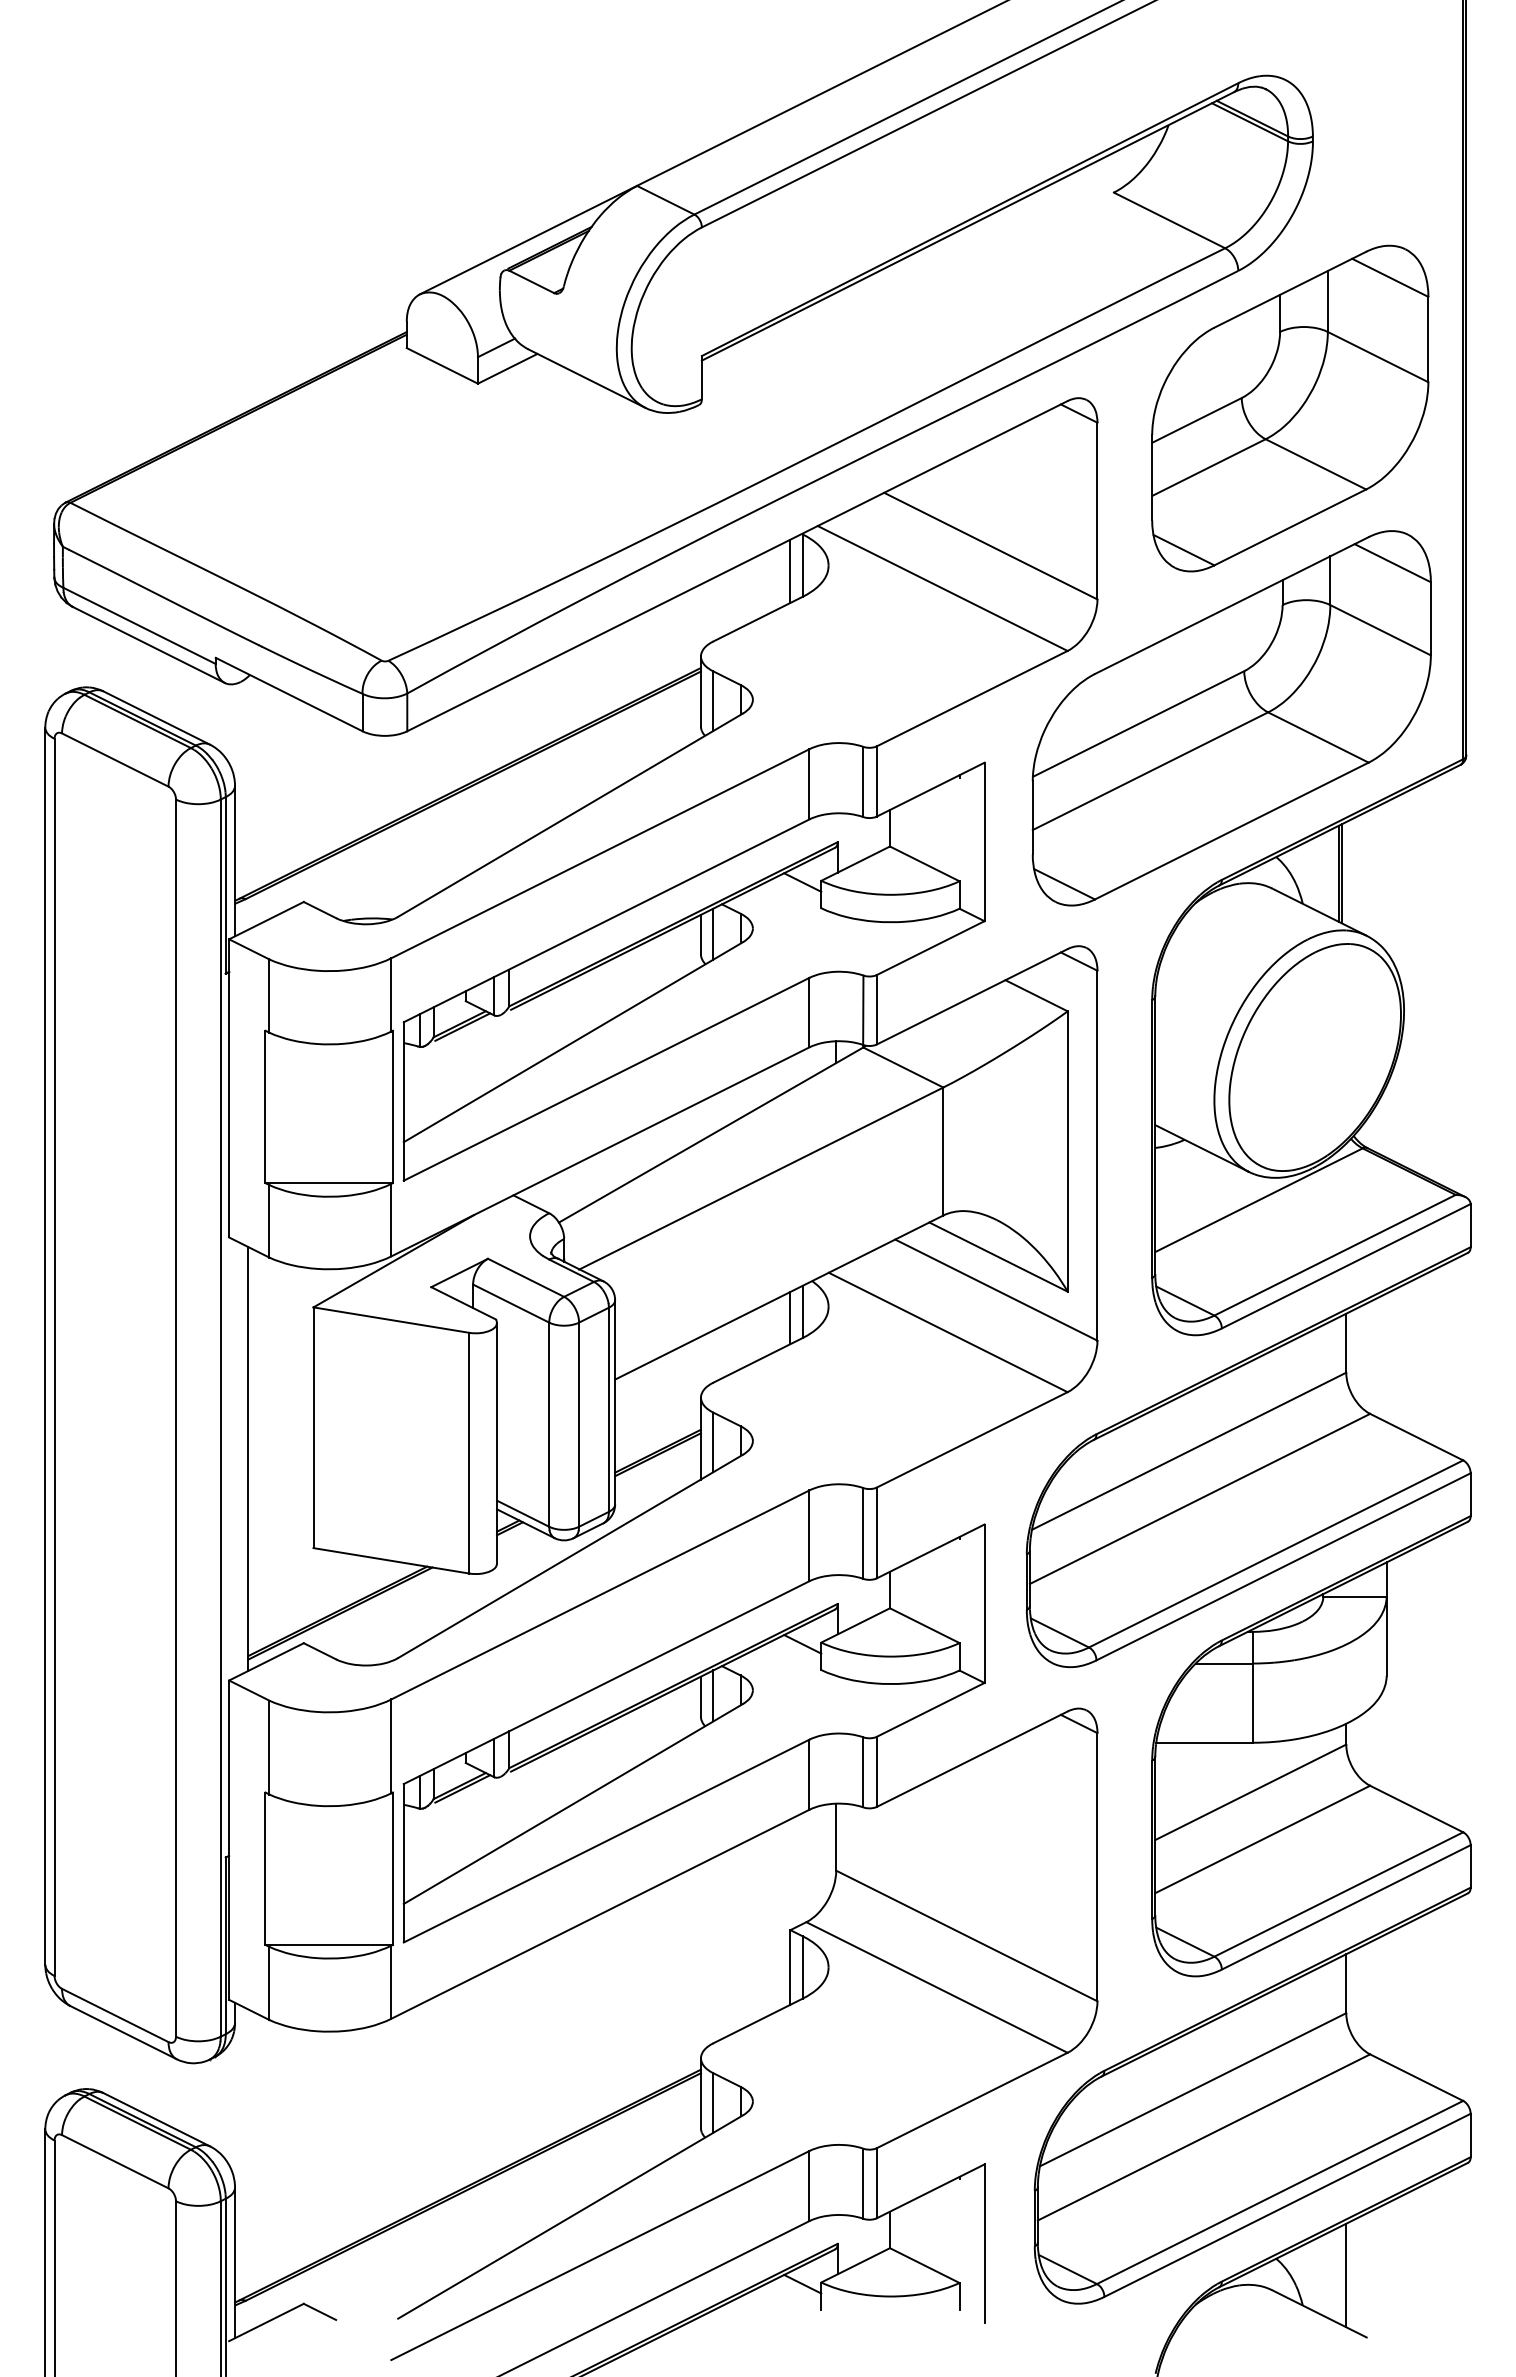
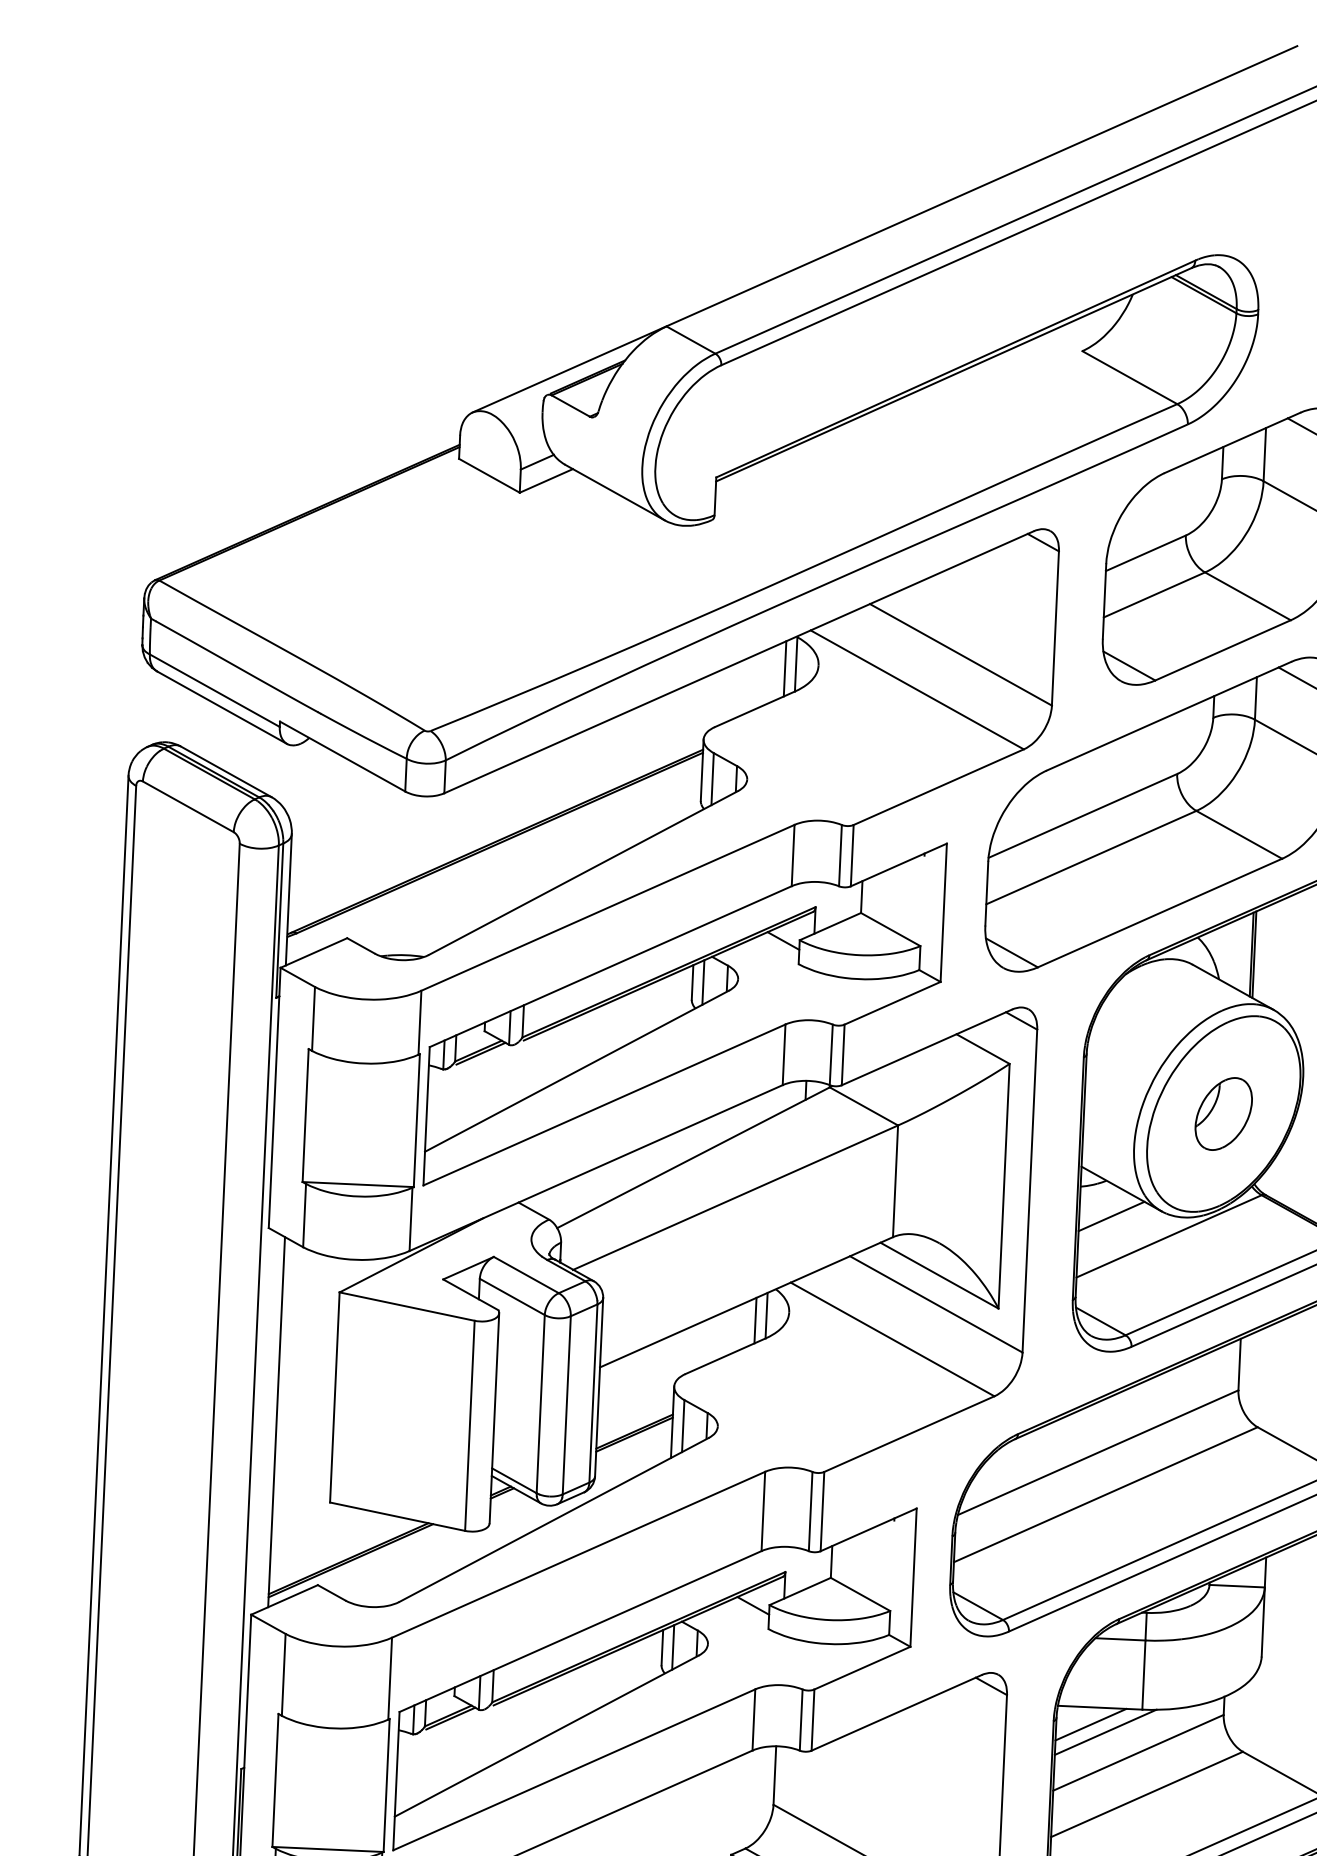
part: (1314, 1057) -> (1223, 1113), added
line: (1192, 1180) -> (1111, 1216), added
line: (1194, 1762) -> (1090, 1724), added
line: (1212, 1770) -> (1105, 1732), added

